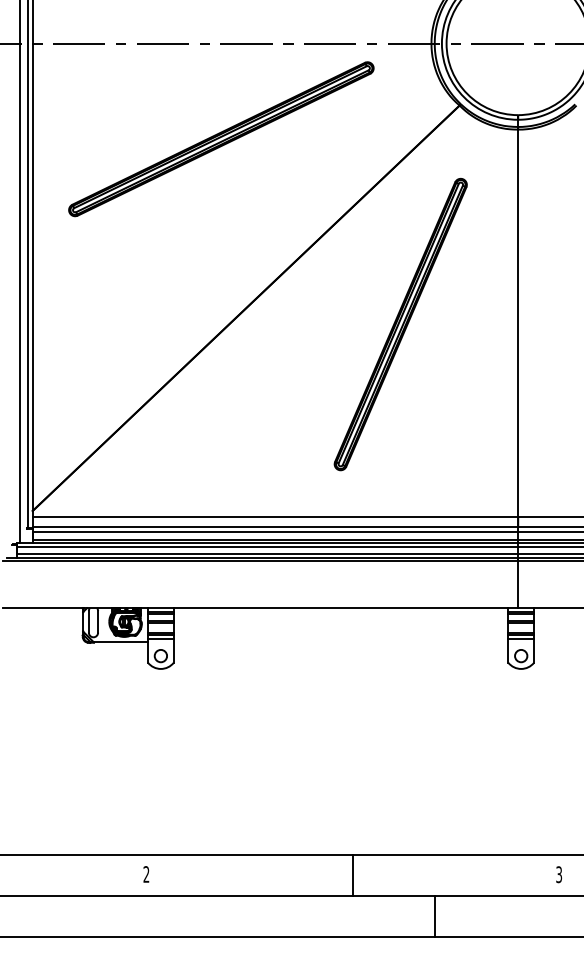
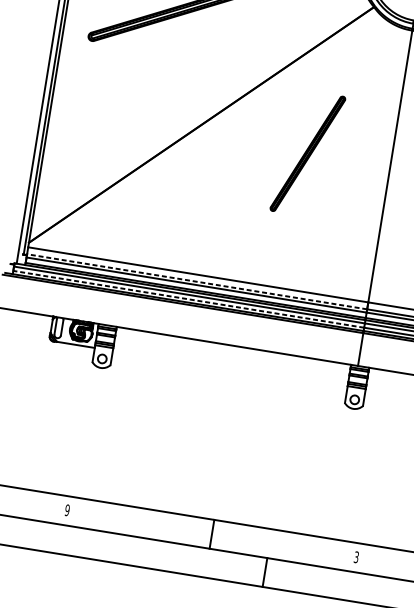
part: (400, 324) -> (307, 153), size x0.6
line: (275, 527) -> (197, 281), solid -> dashed
line: (267, 553) -> (188, 299), solid -> dashed
text: (146, 874) -> (67, 510), 2 -> 9

